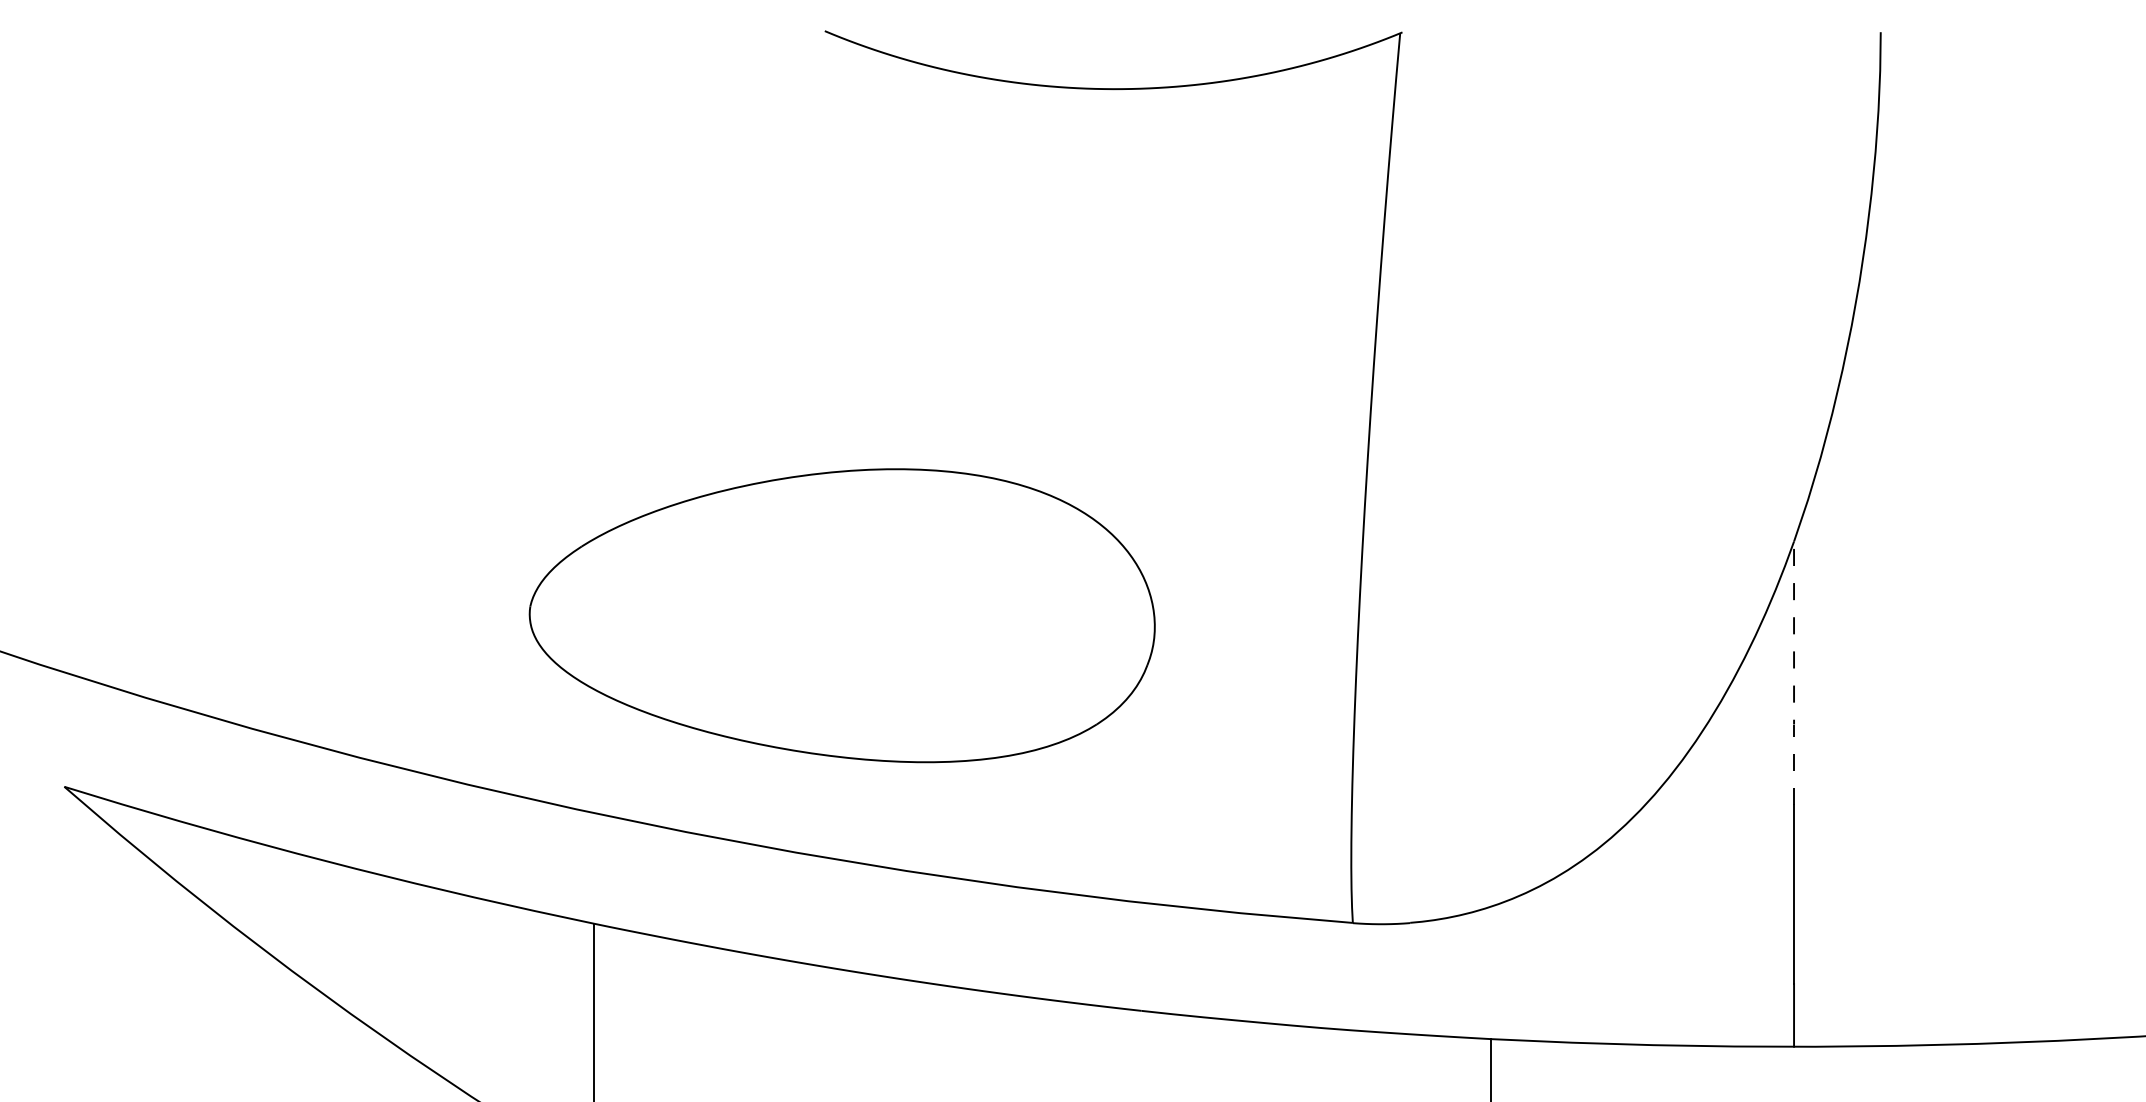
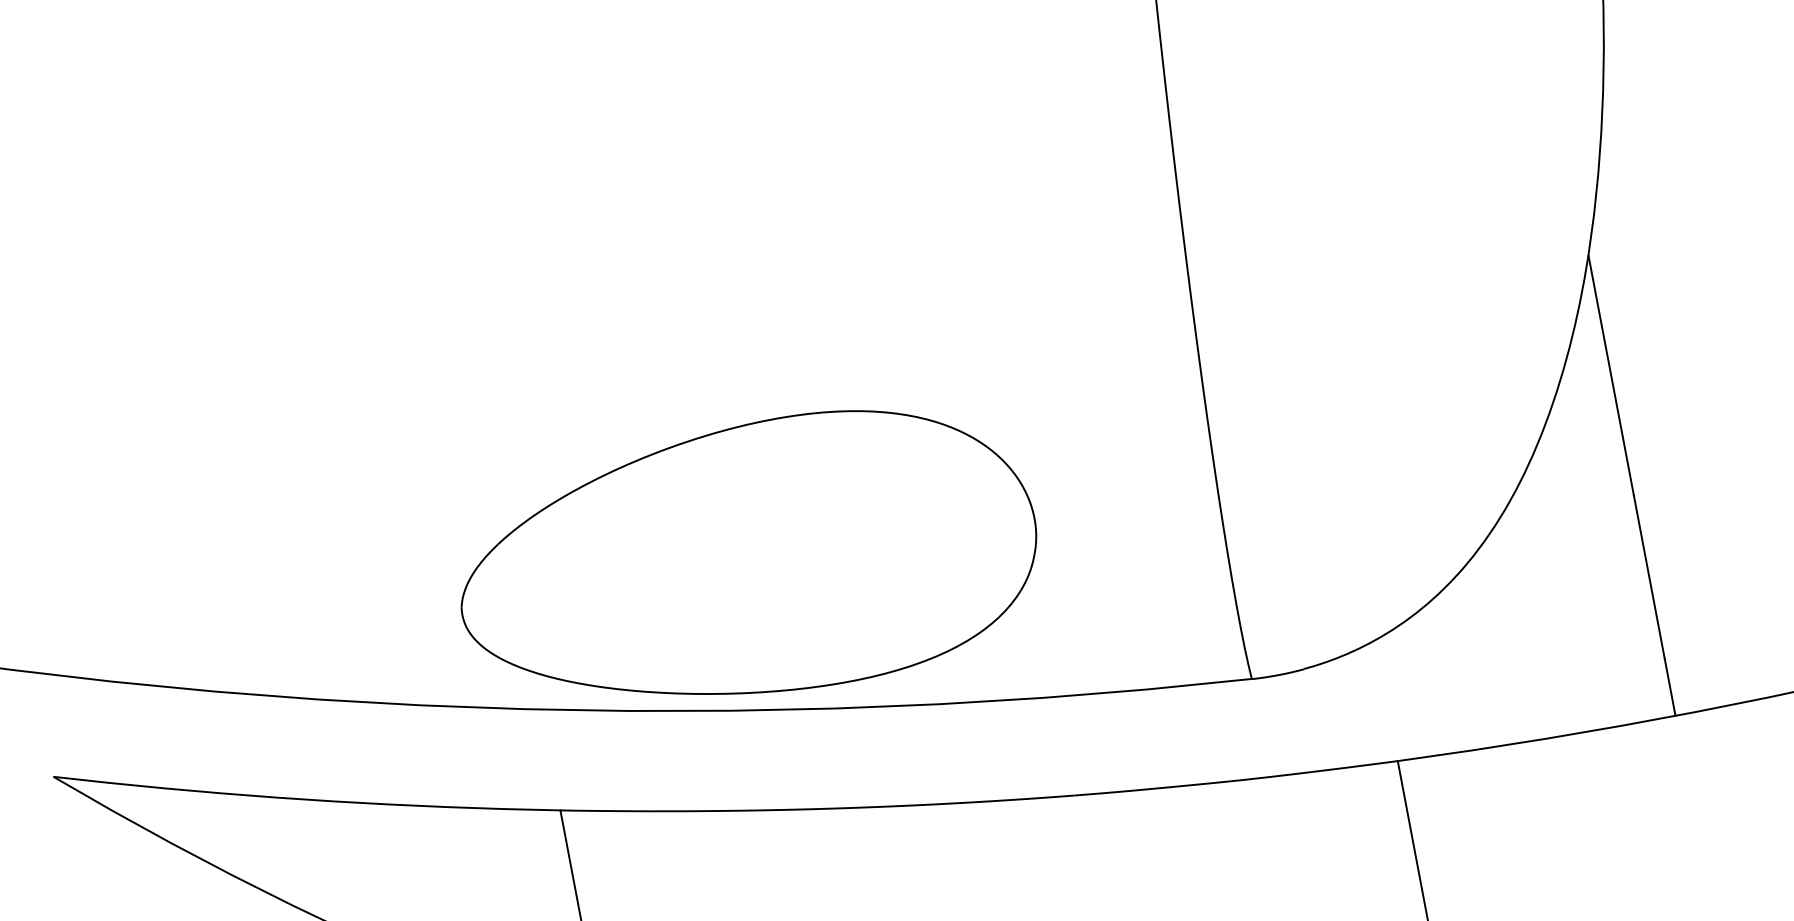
part: (841, 615) -> (746, 562), moved
line: (1794, 674) -> (1611, 376), dashed -> solid

